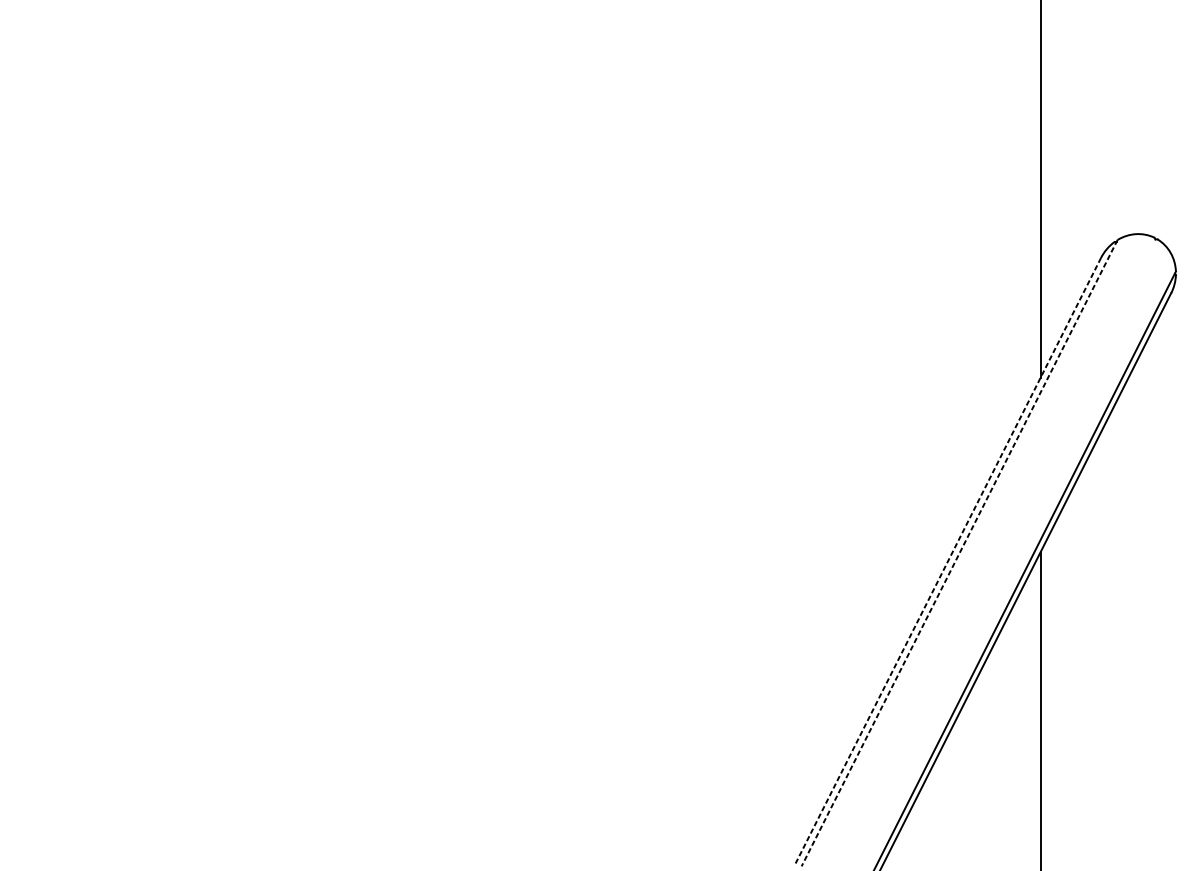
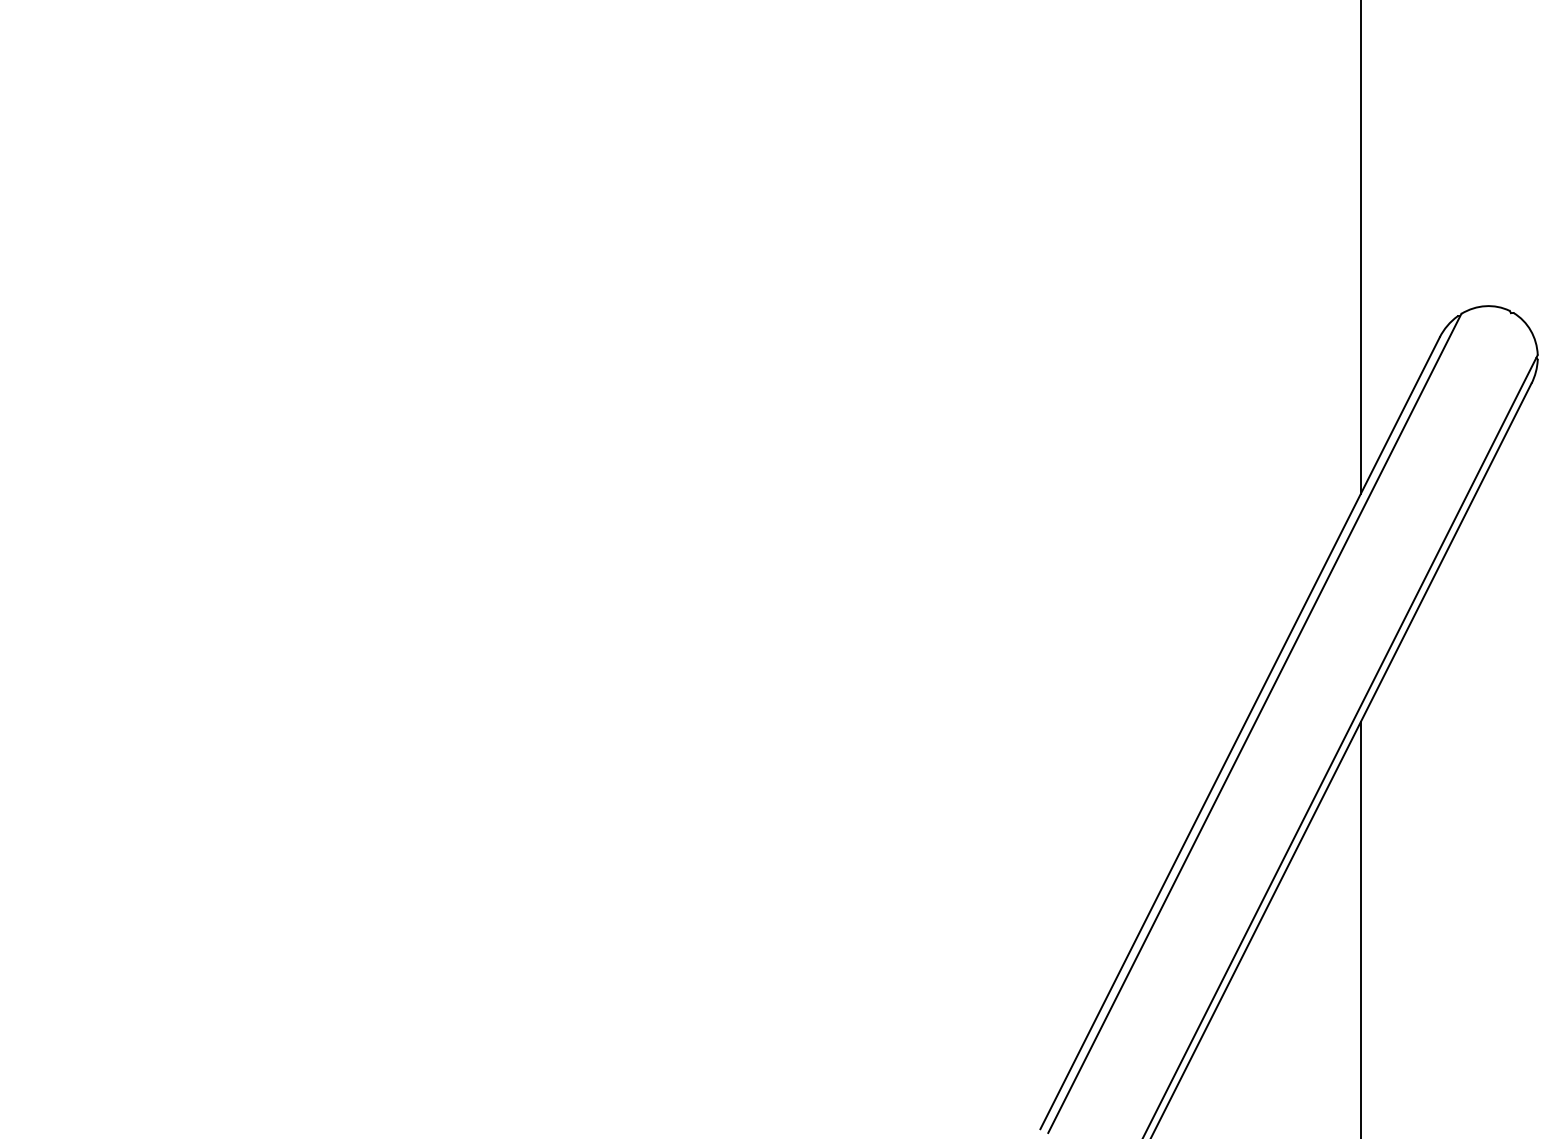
line: (959, 553) -> (1254, 723), dashed -> solid
line: (947, 560) -> (1239, 733), dashed -> solid

